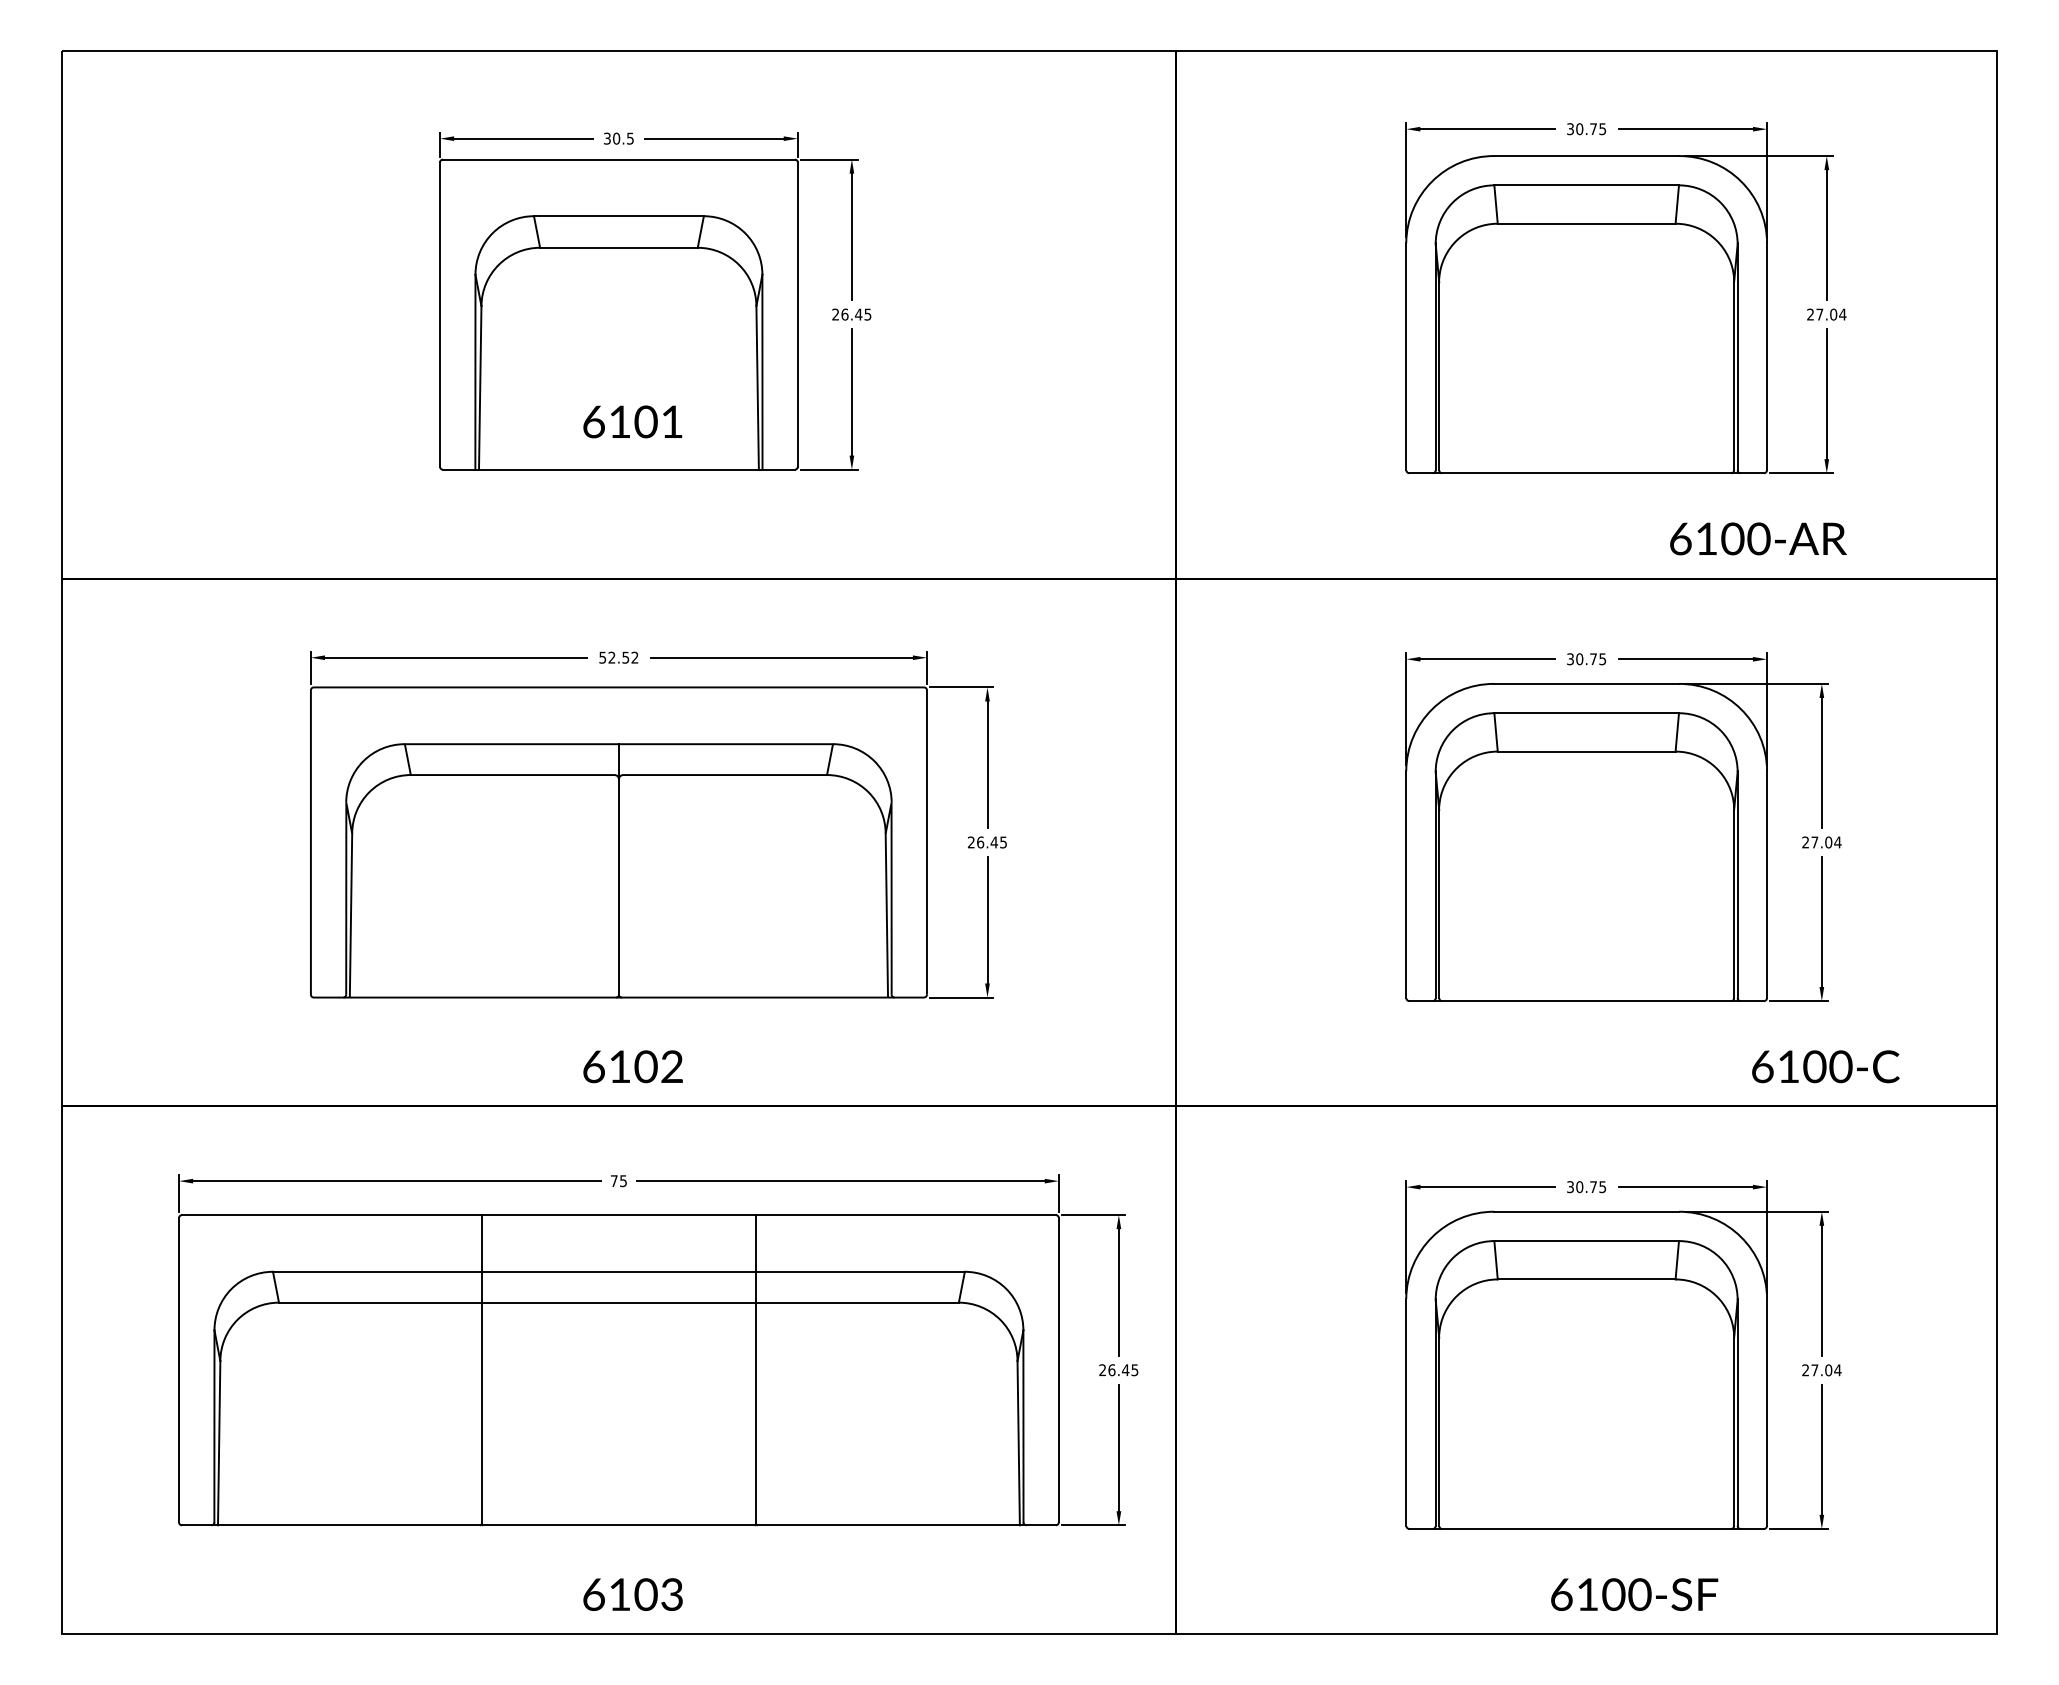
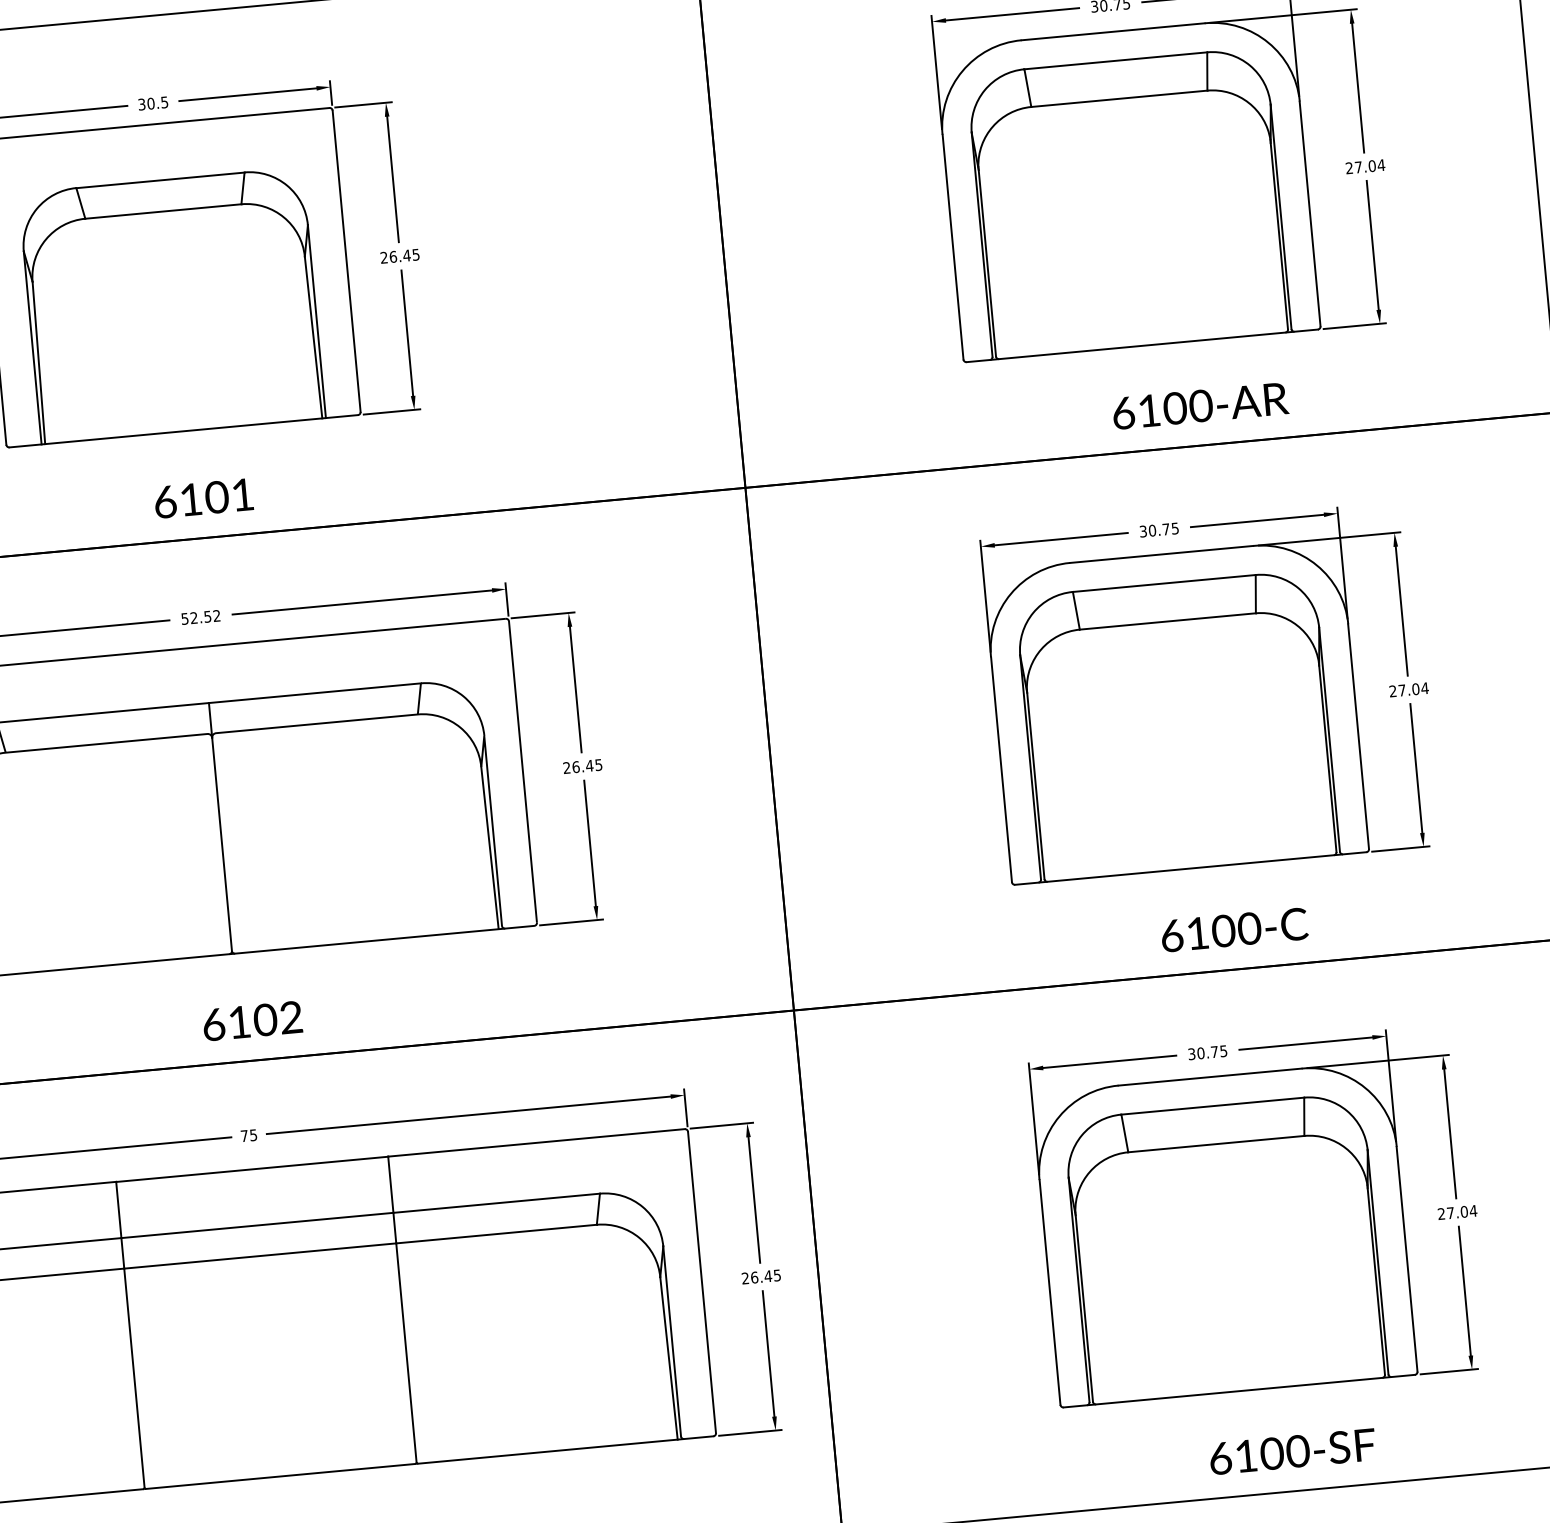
text: (632, 421) -> (203, 498), moved
text: (1758, 538) -> (1200, 405), moved
text: (1825, 1066) -> (1234, 929), moved

